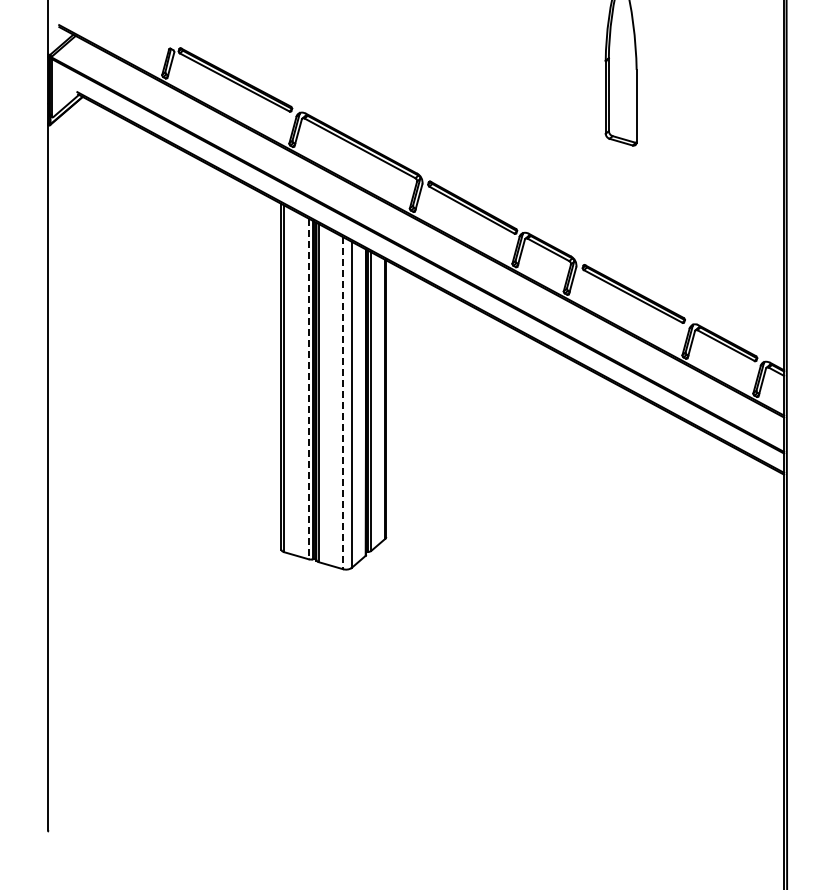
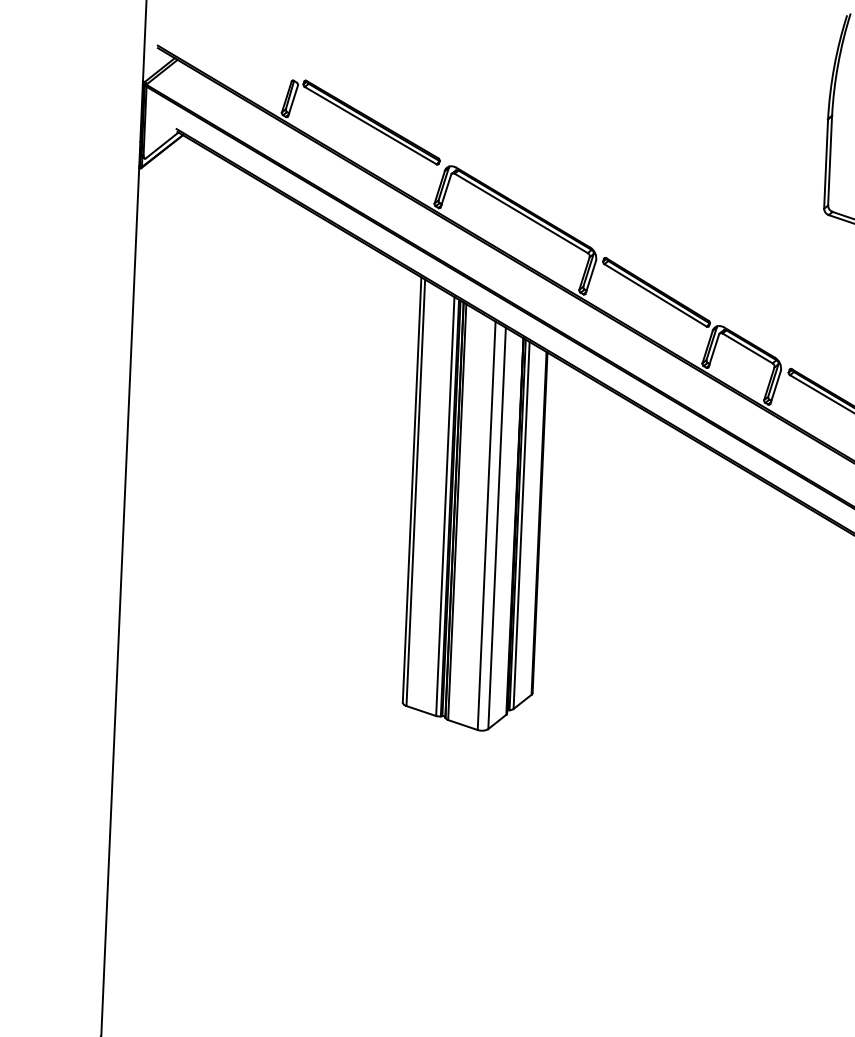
line: (308, 389) -> (444, 507), dashed -> solid
line: (343, 403) -> (487, 526), dashed -> solid

